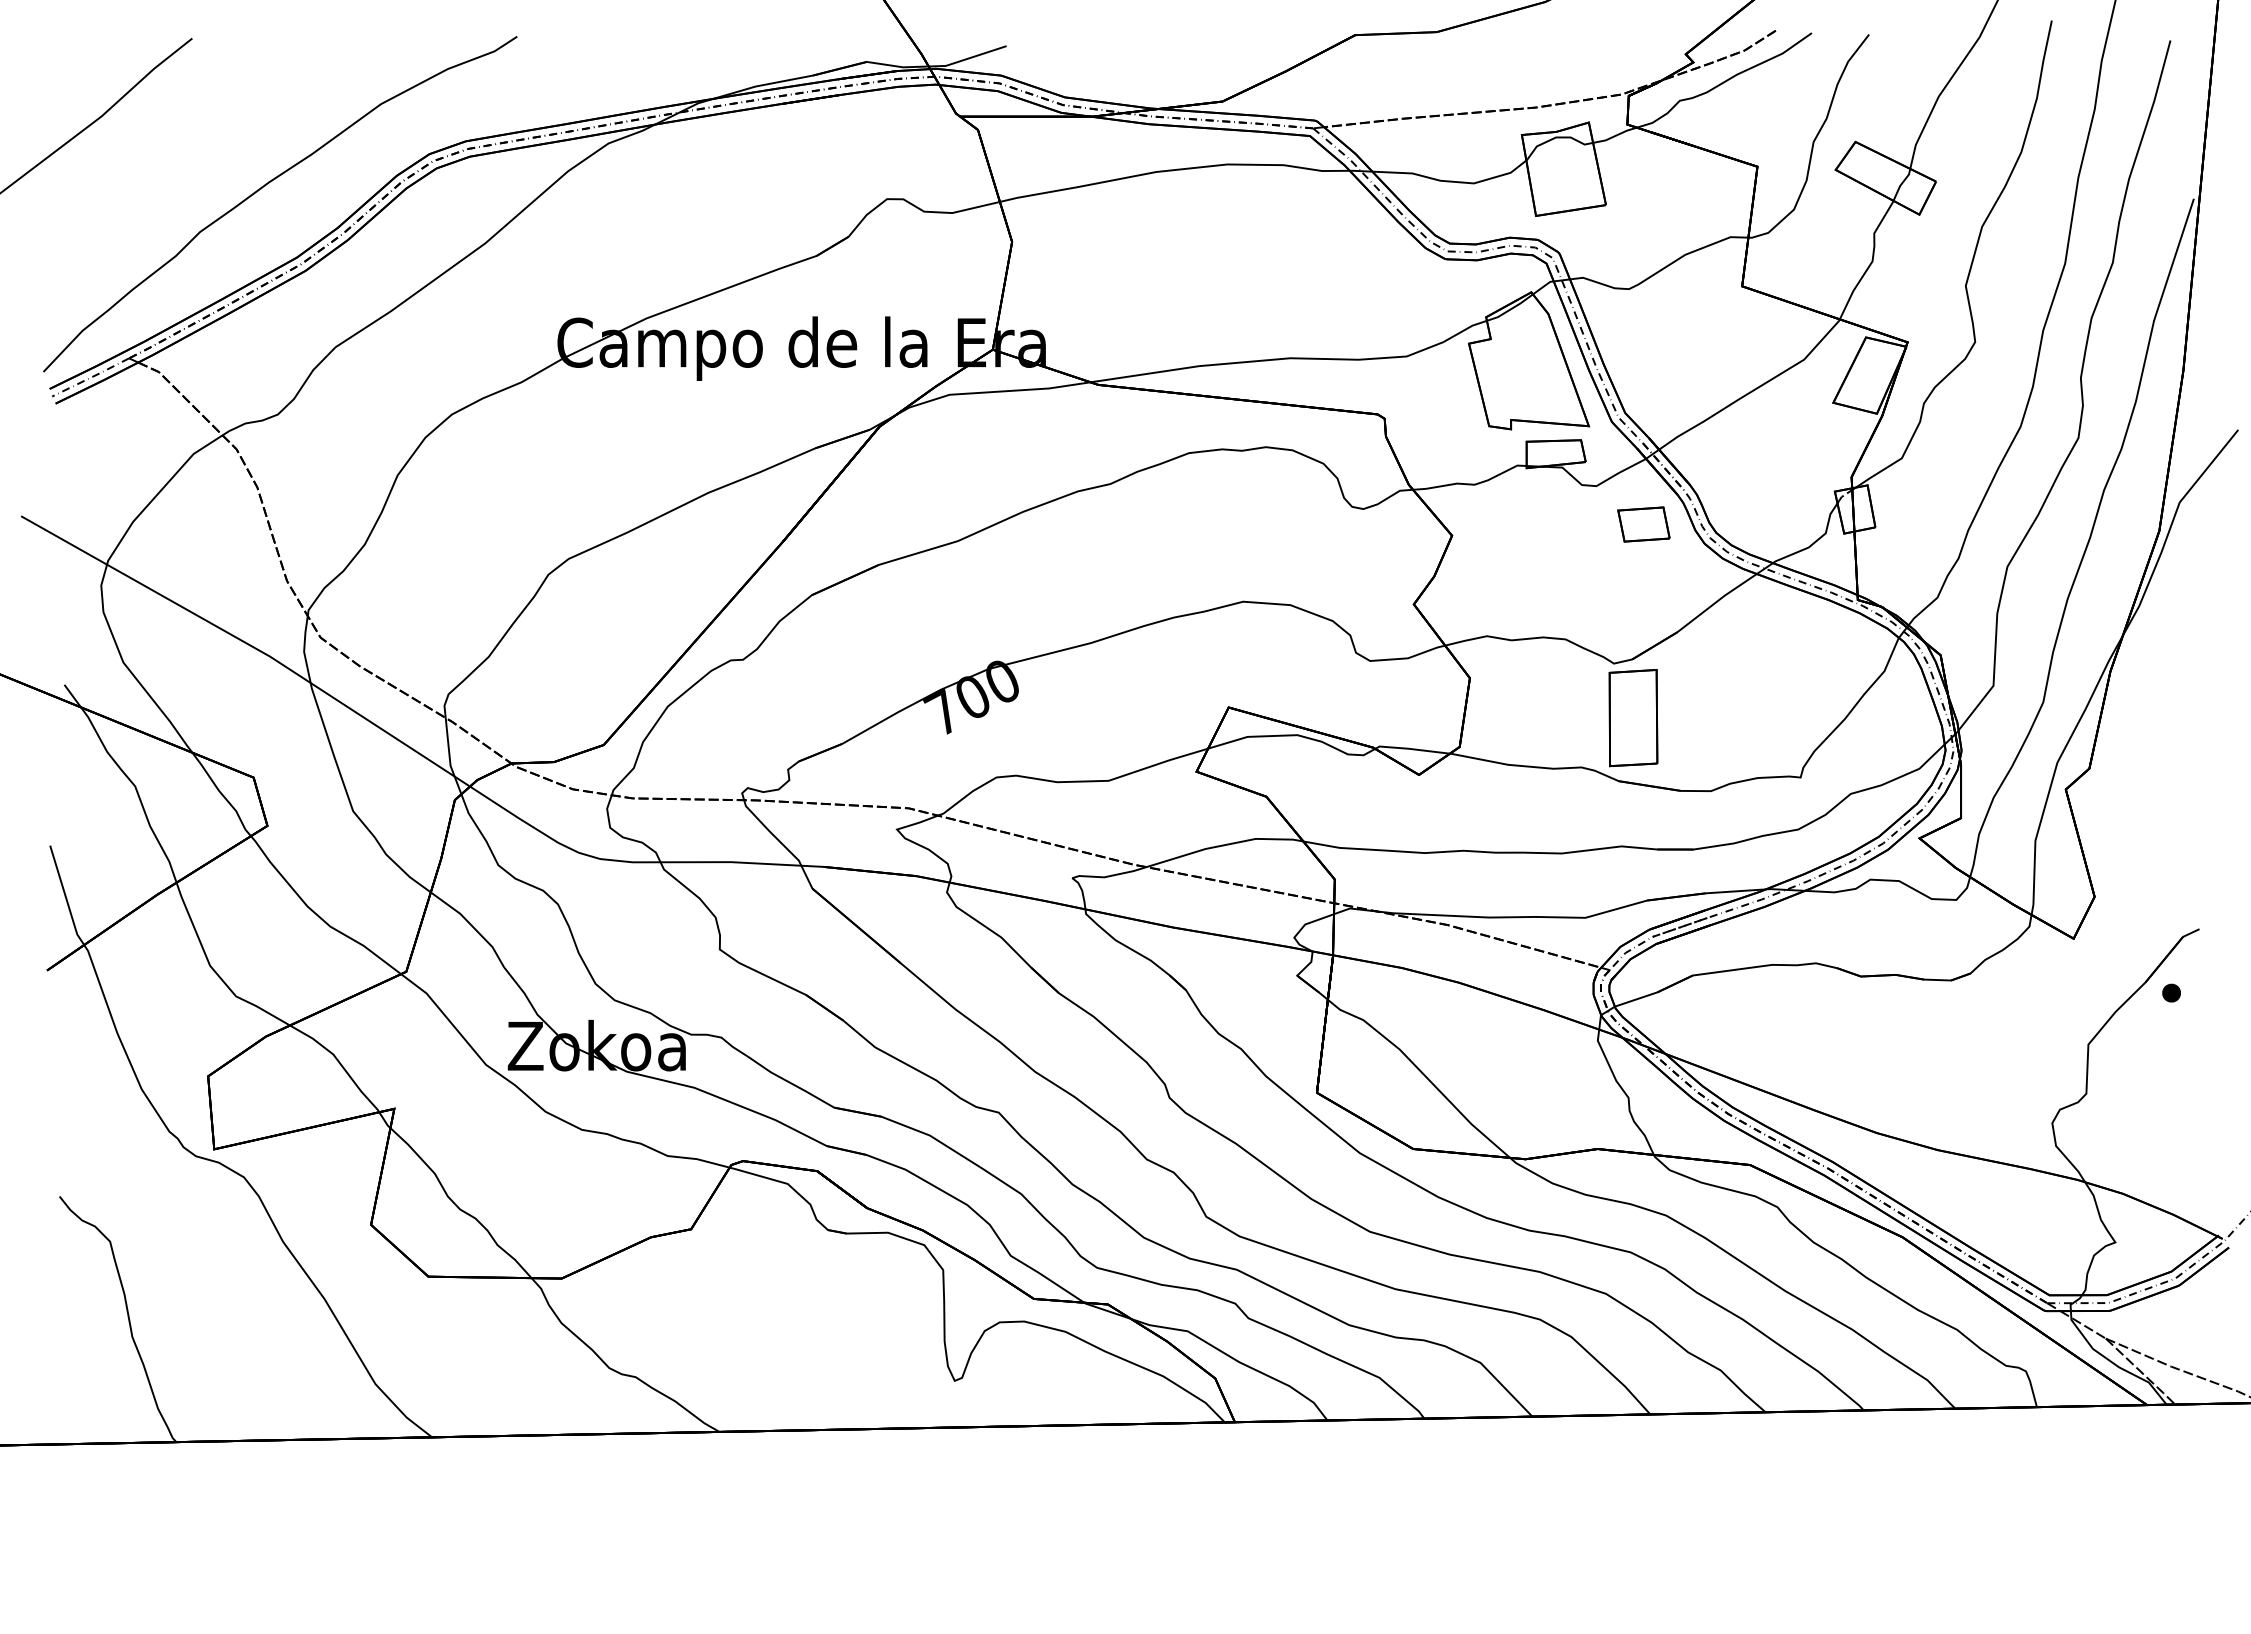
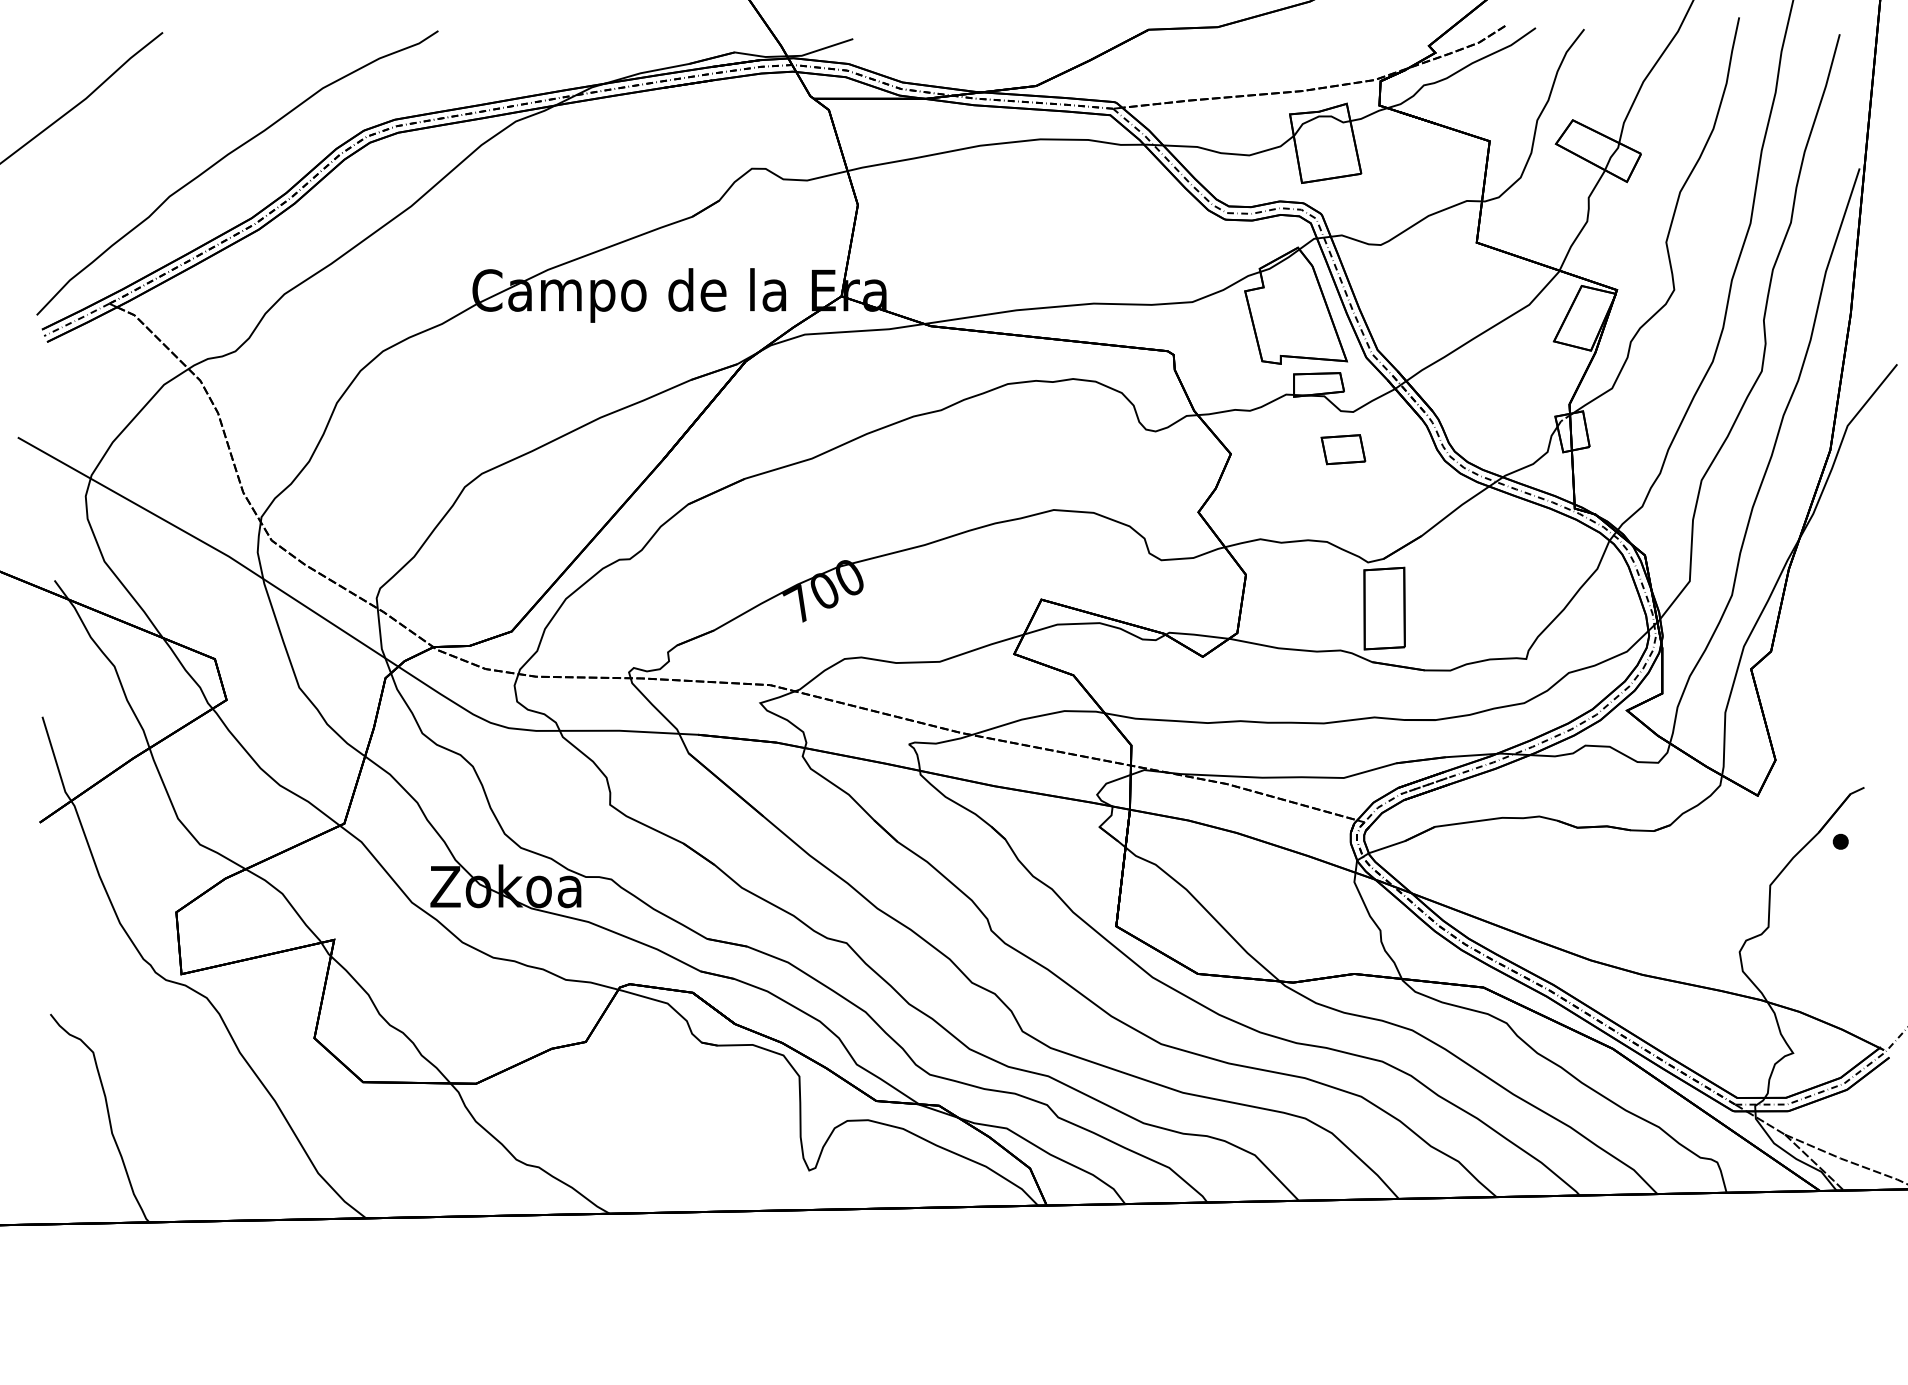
part: (1643, 524) -> (1343, 449), moved

